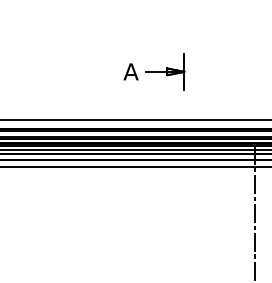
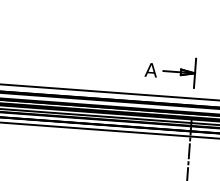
part: (154, 71) -> (170, 71), moved

